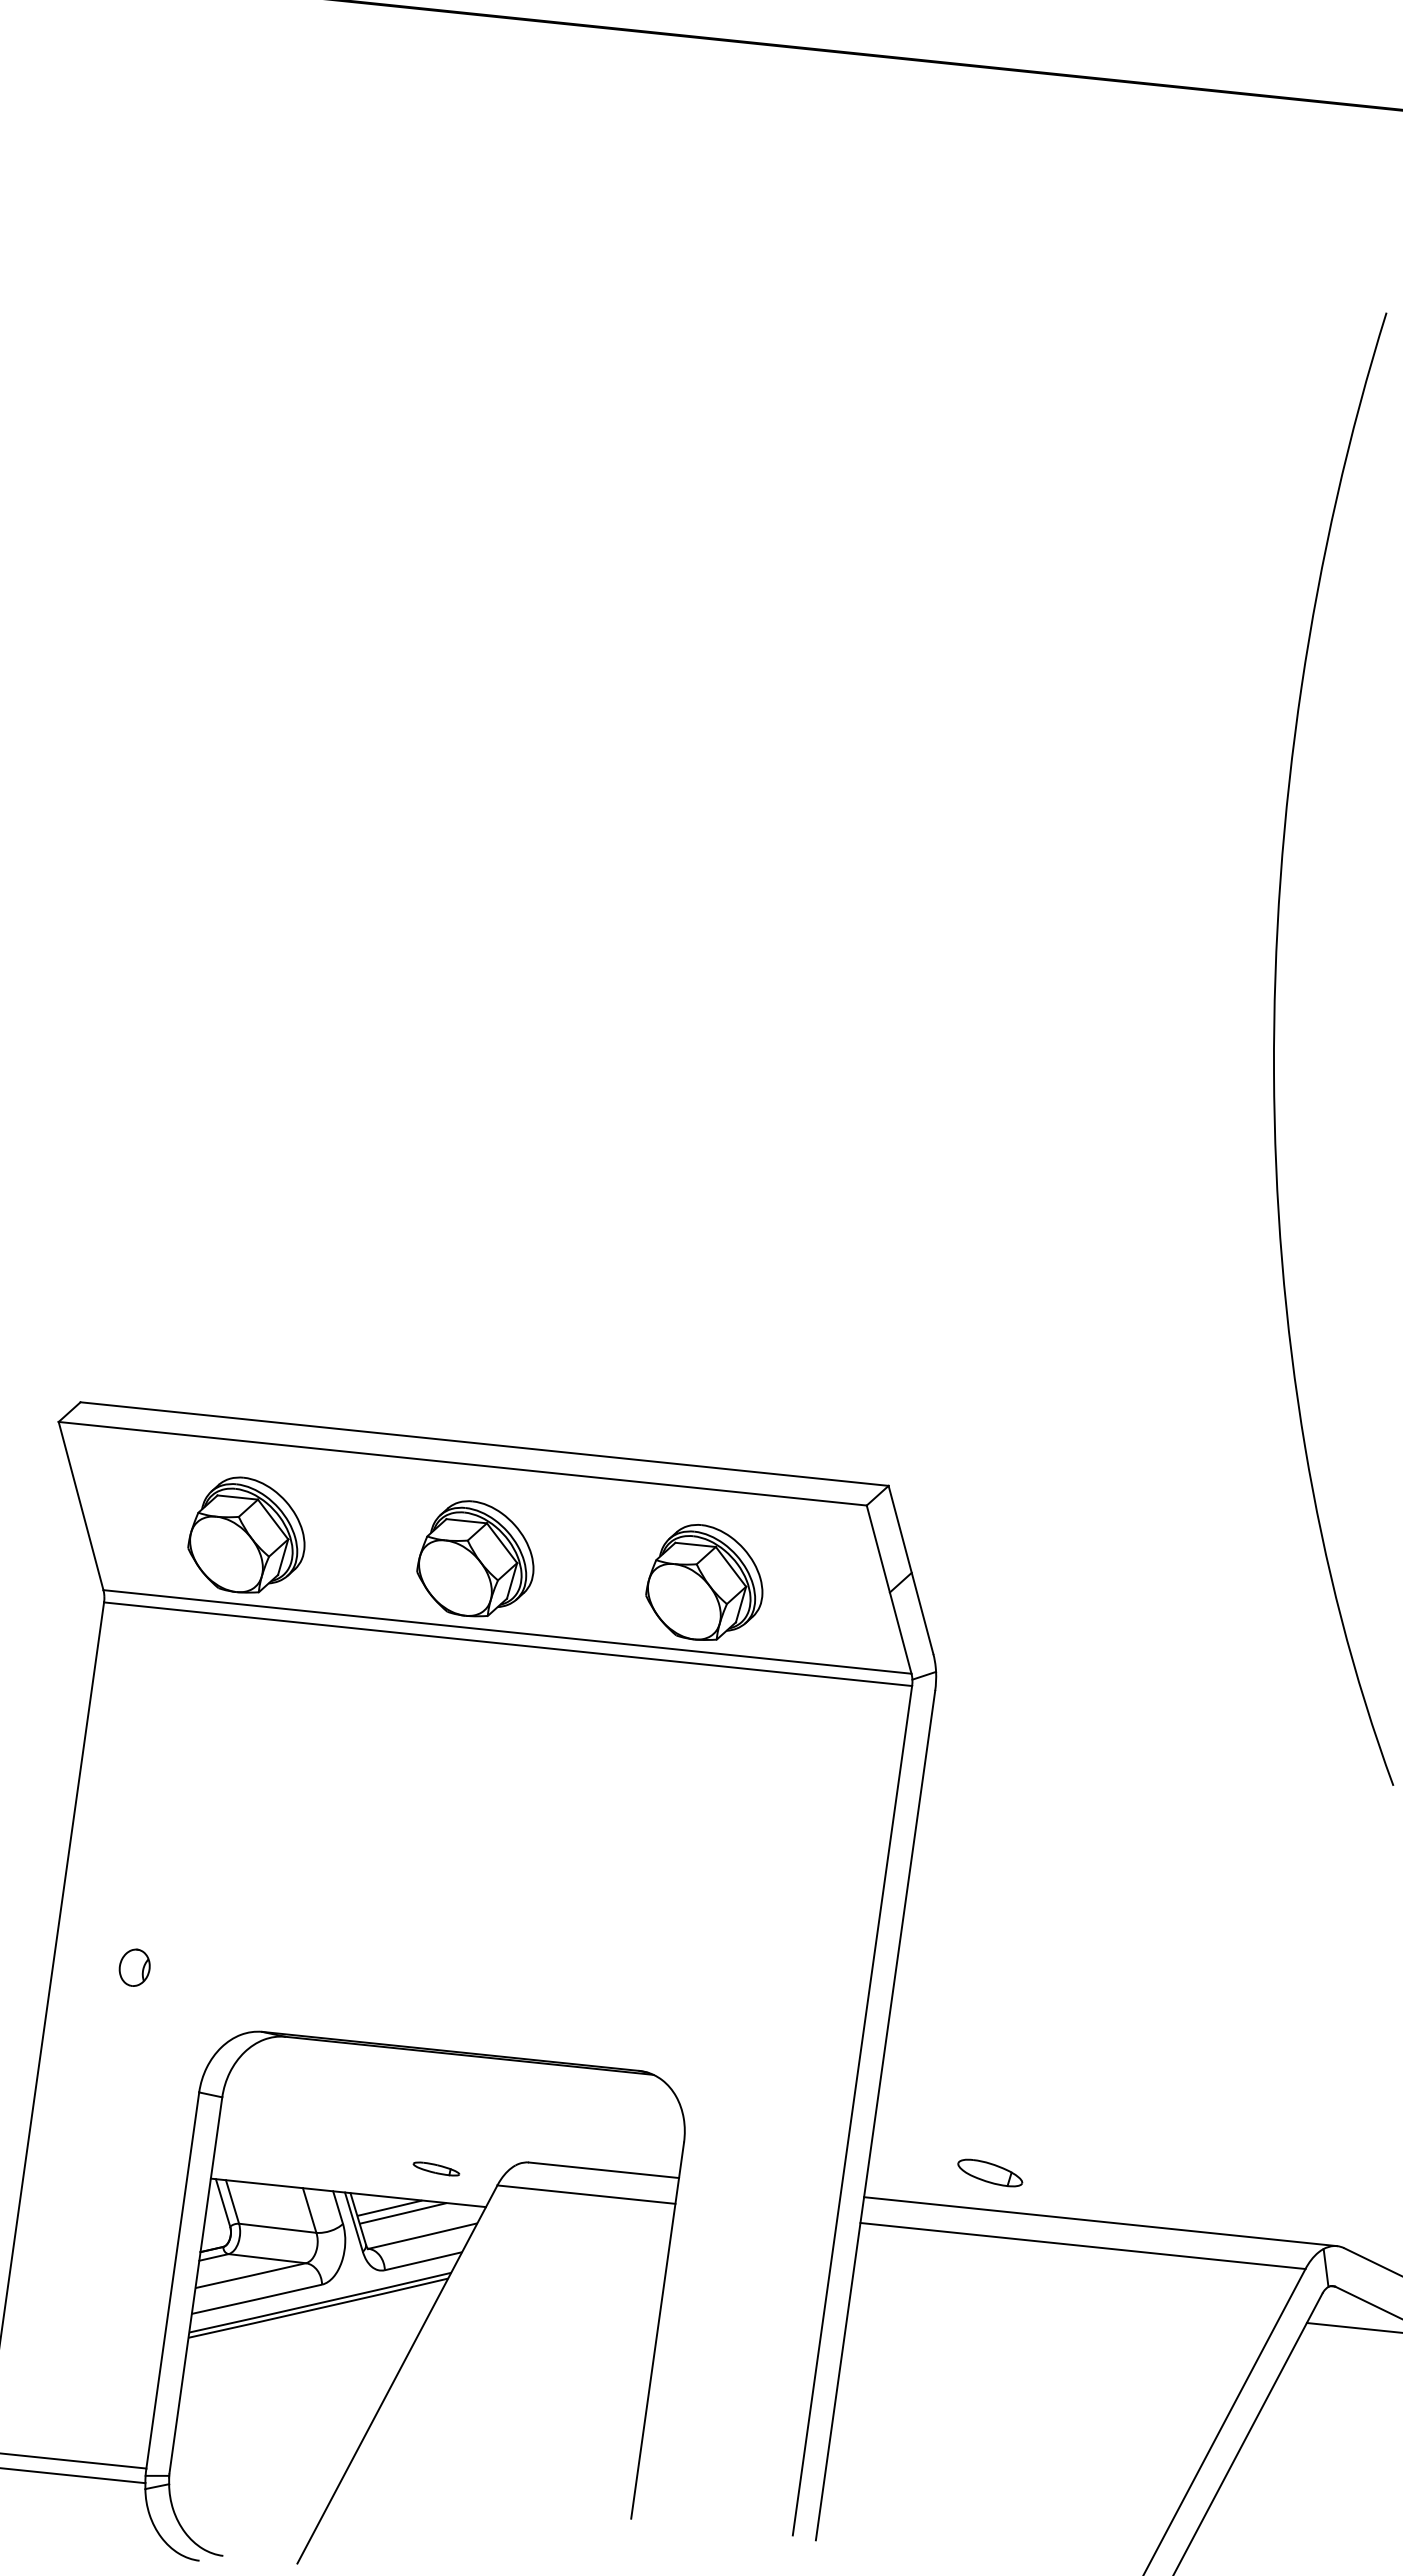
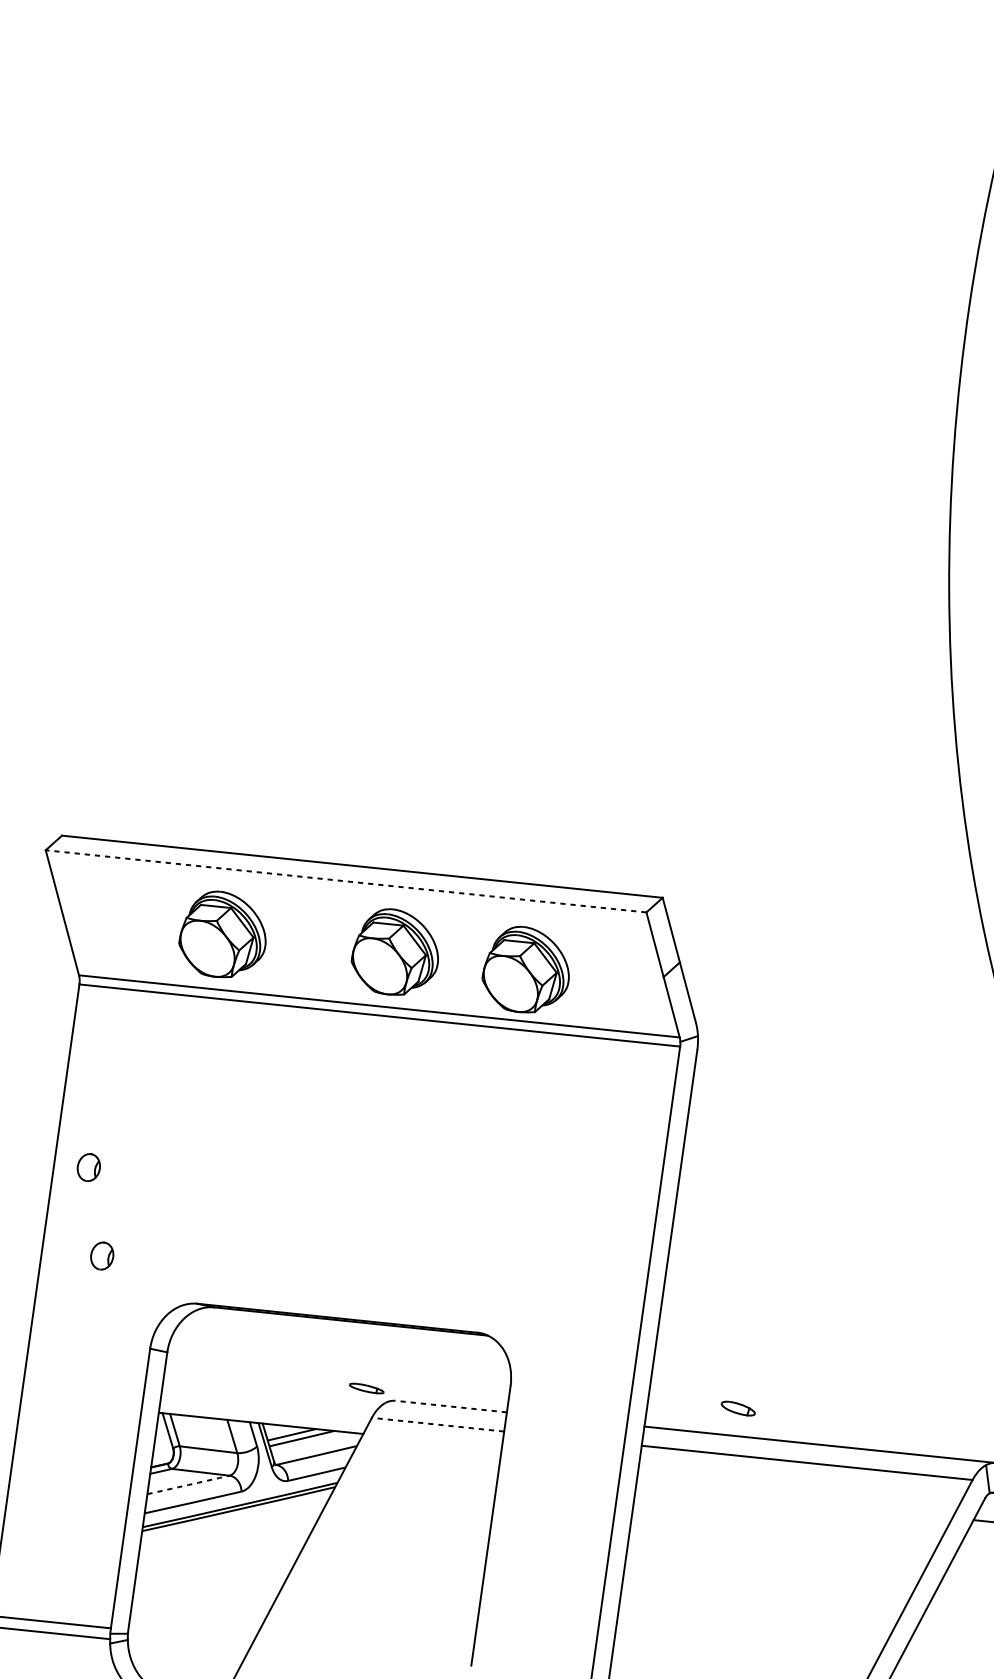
line: (462, 1463) -> (345, 881), solid -> dashed
part: (246, 1534) -> (222, 933), moved
part: (475, 1558) -> (394, 951), moved
part: (116, 1848) -> (88, 1167), added
part: (436, 2168) -> (366, 1388), moved
line: (603, 2170) -> (450, 1406), solid -> dashed
part: (990, 2172) -> (738, 1408), size x0.7
line: (585, 2194) -> (437, 1424), solid -> dashed
arc: (250, 2275) -> (188, 1484), solid -> dashed

